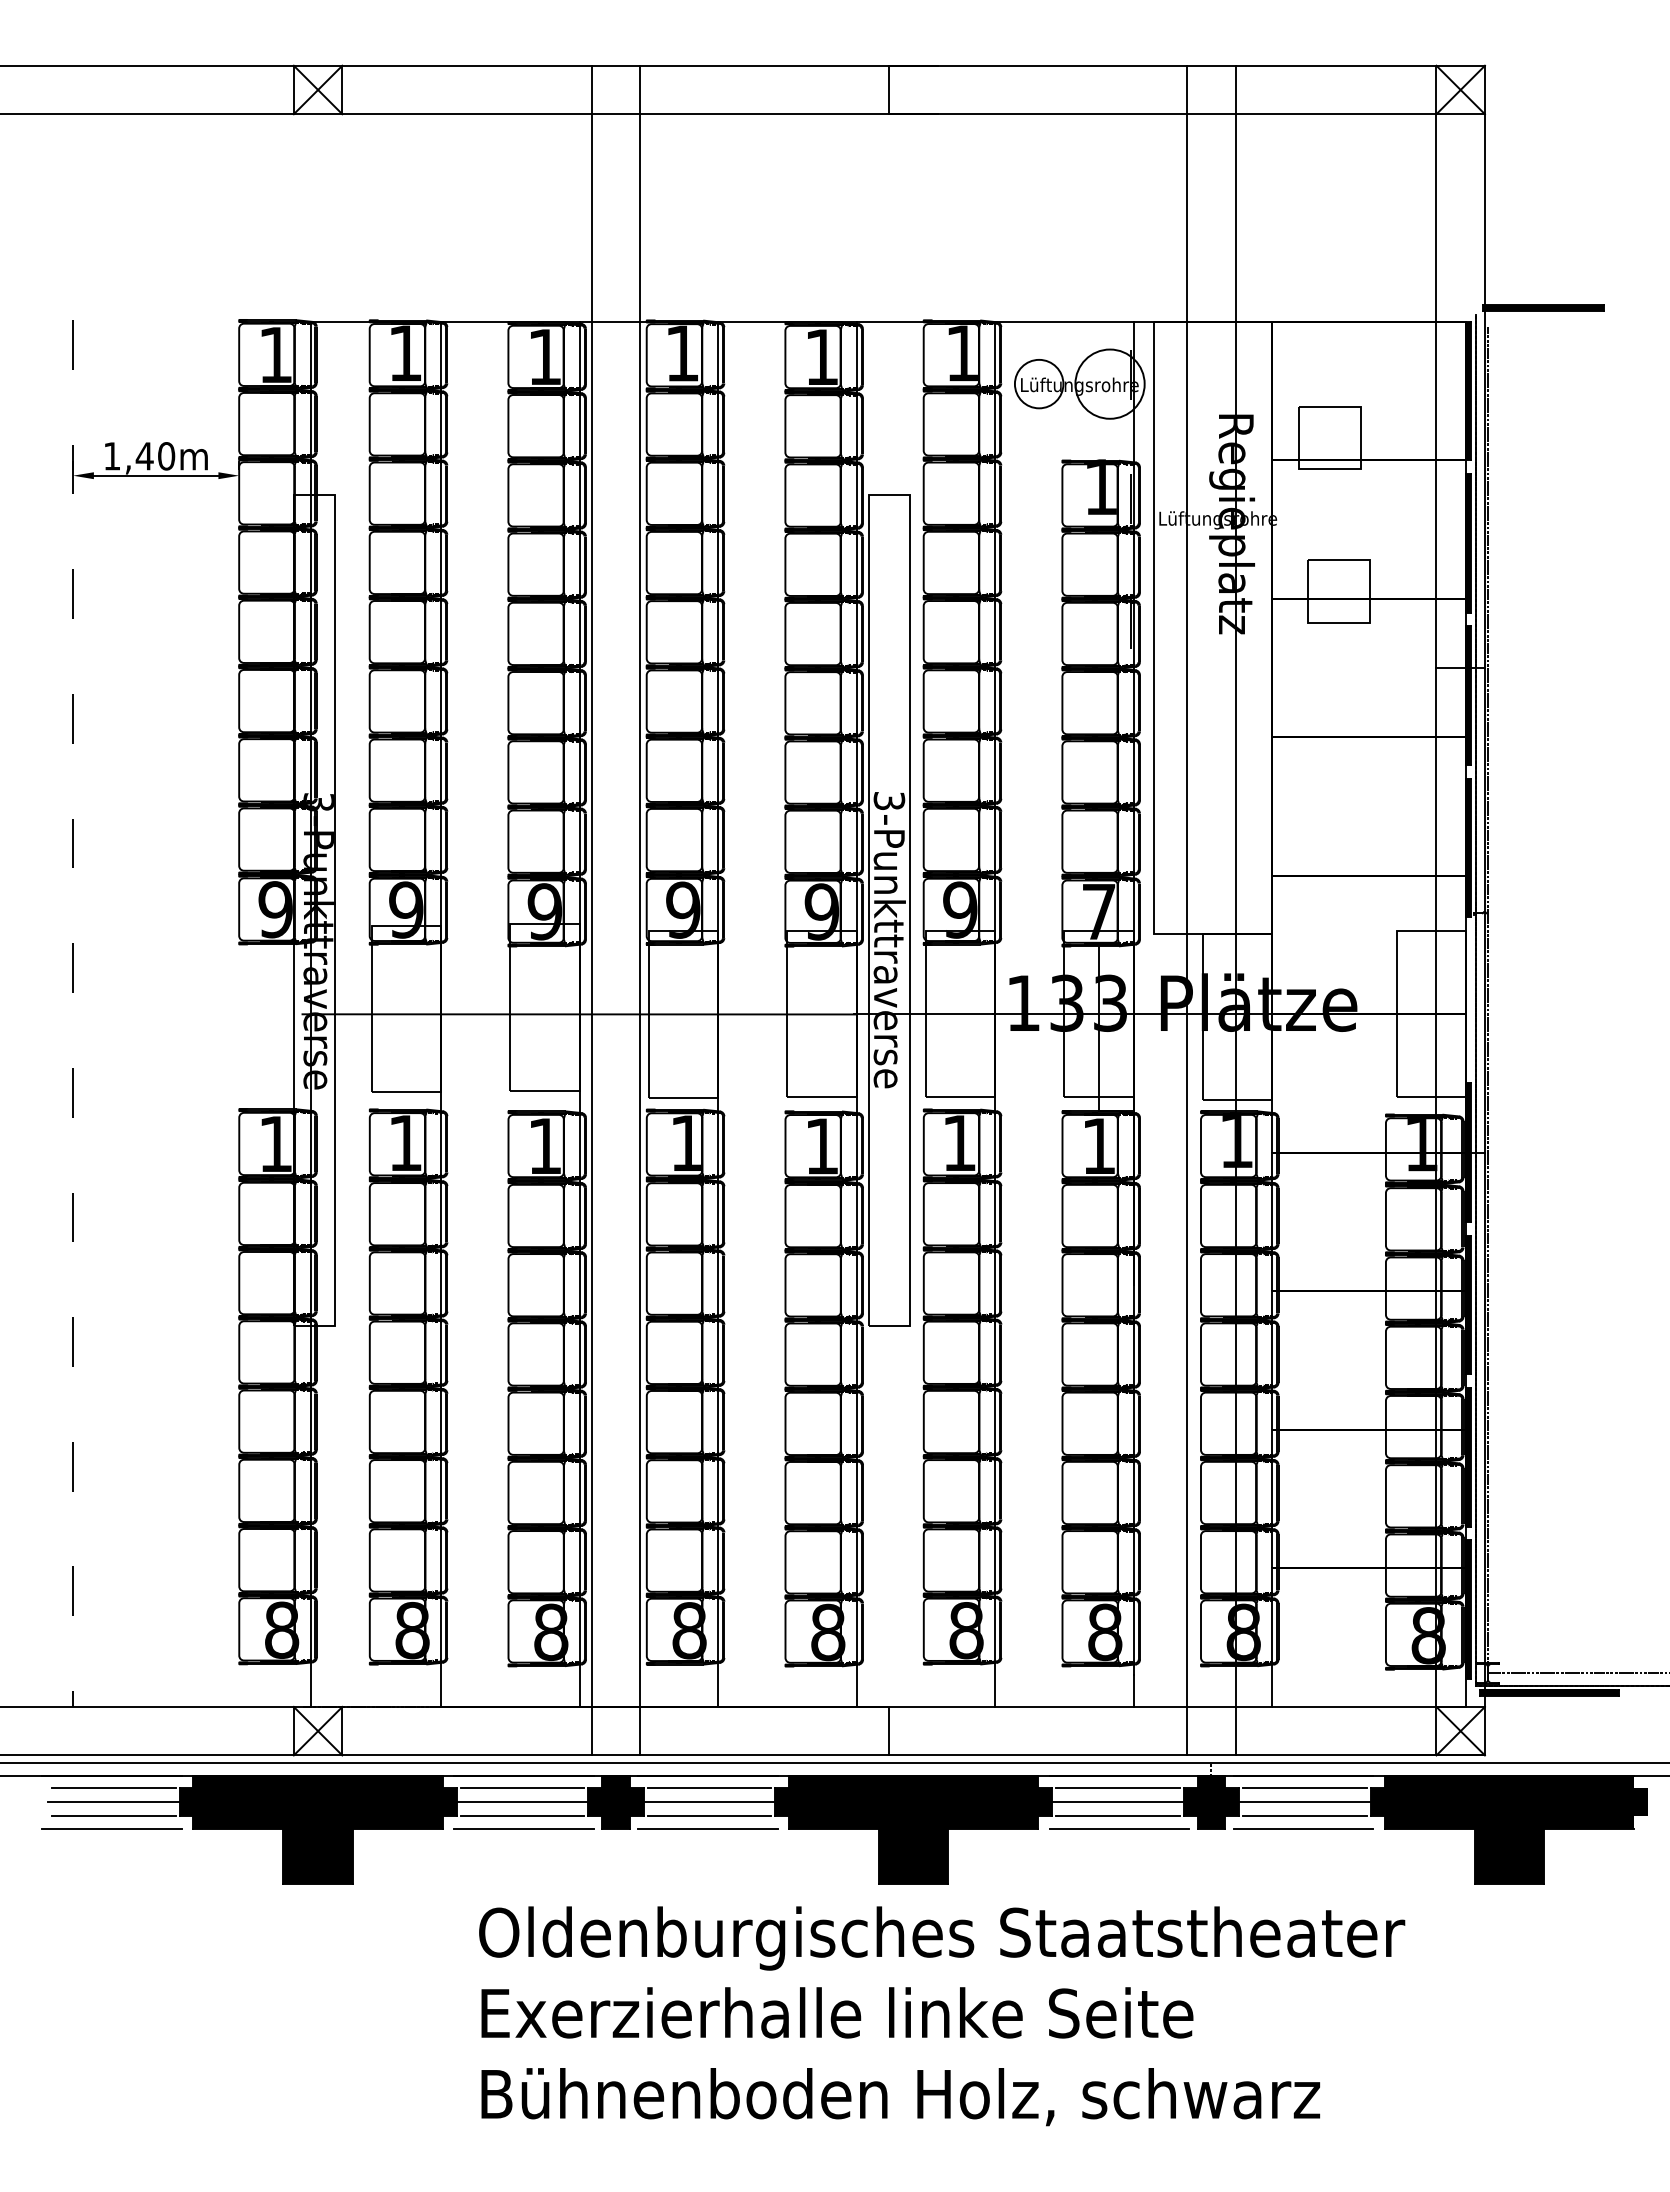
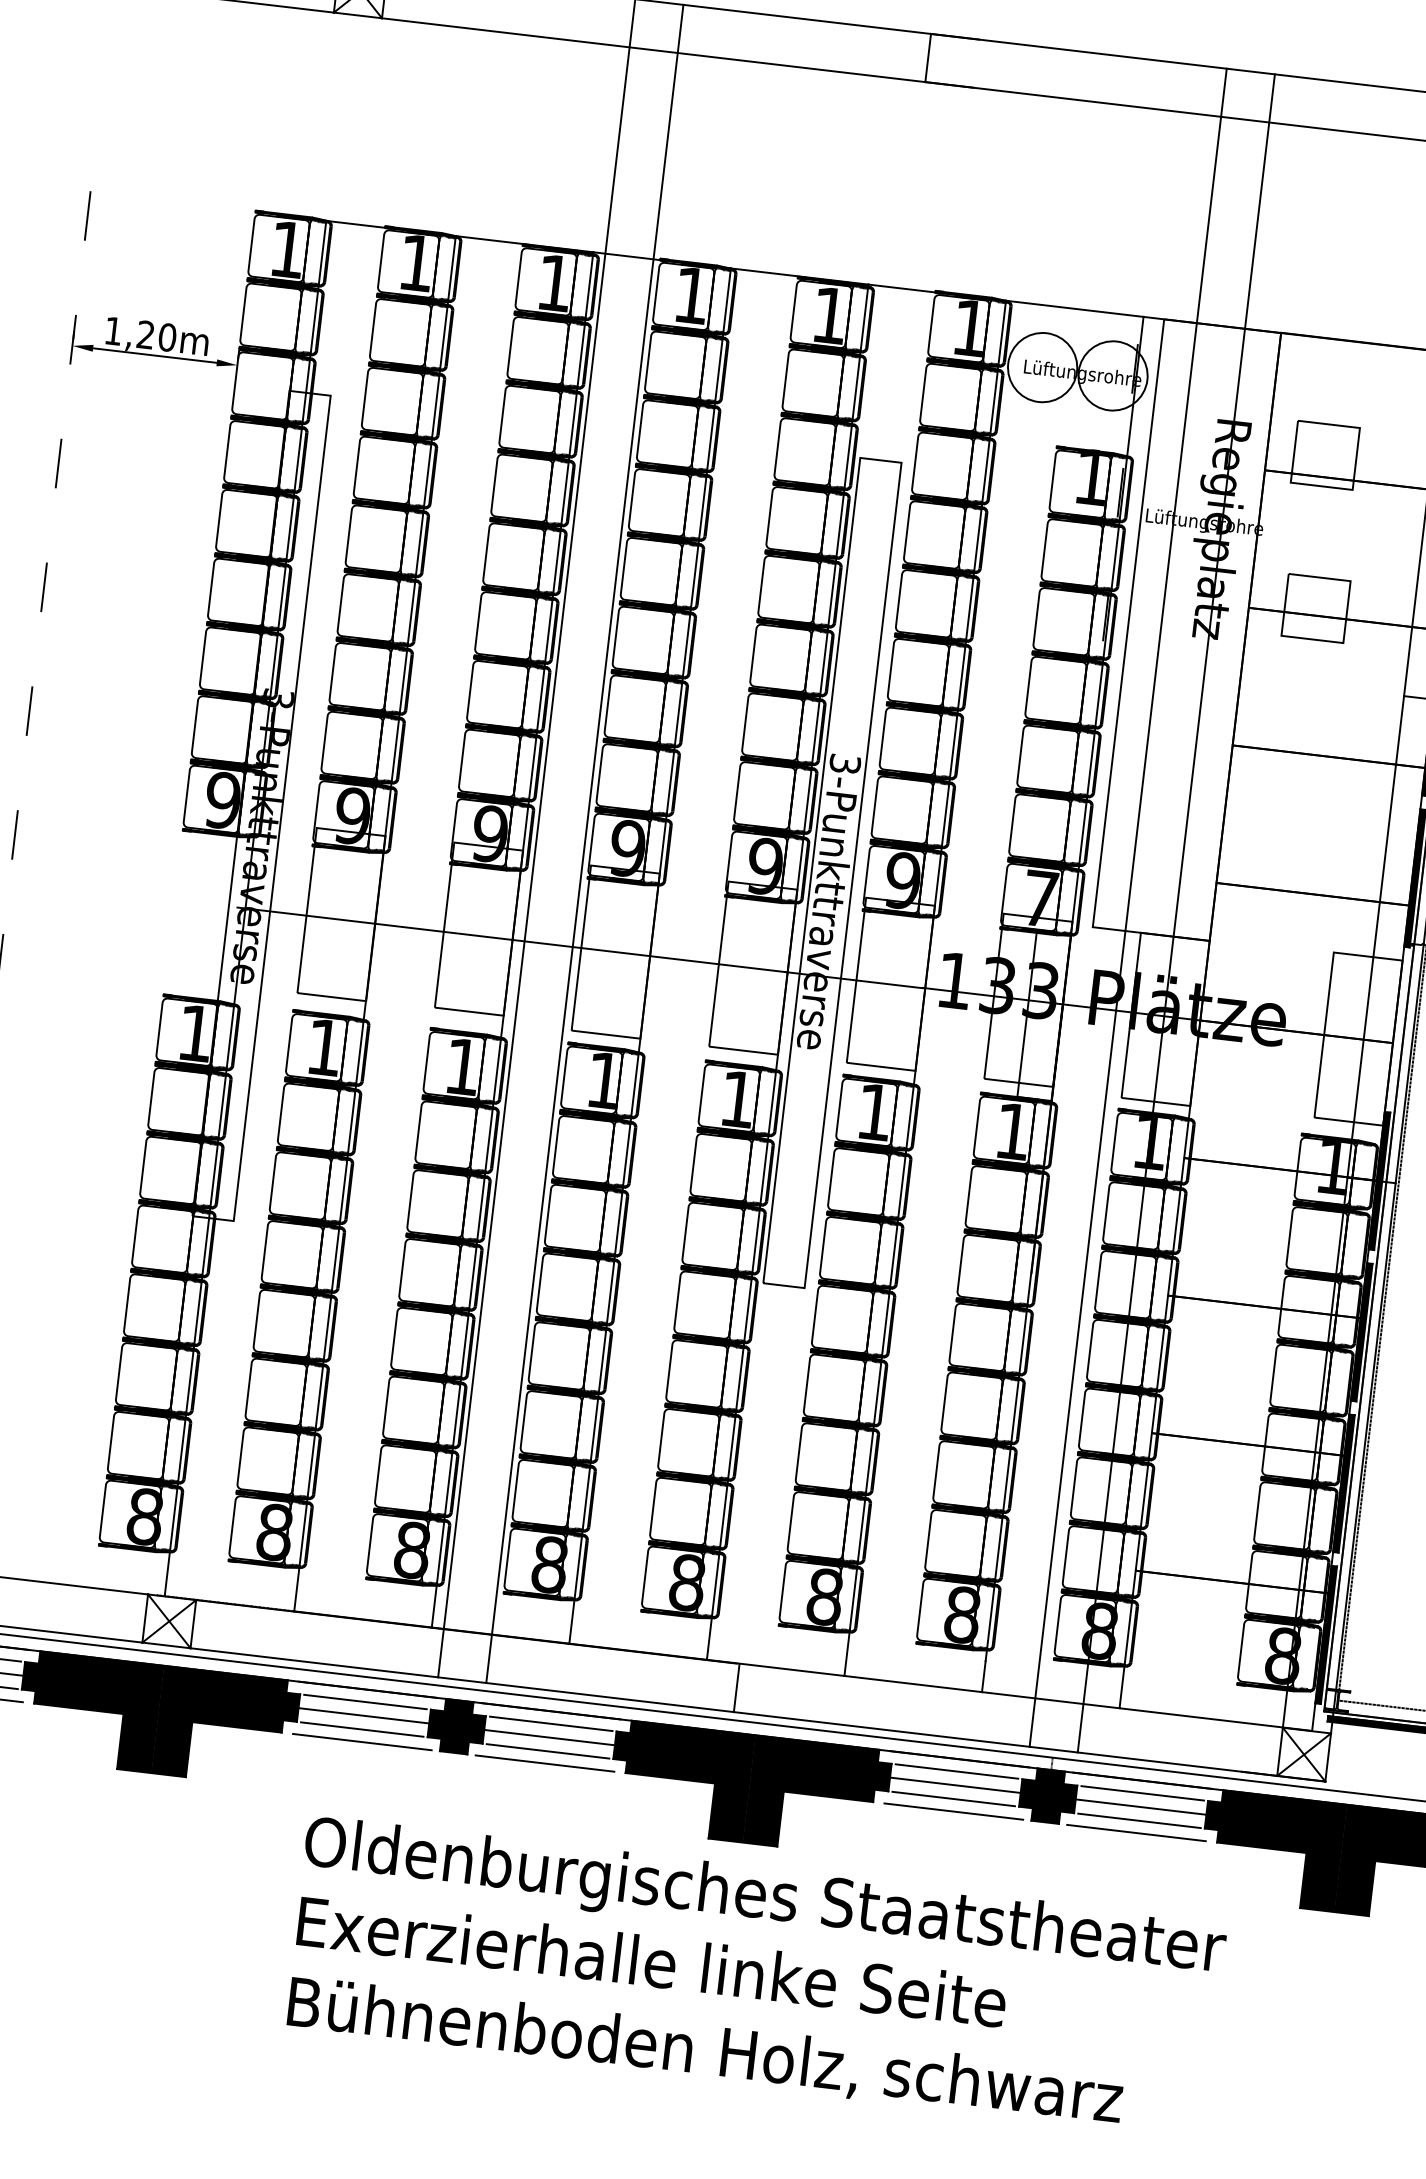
circle: (1038, 383) -> (1042, 366), size x1.43
text: (144, 456) -> (145, 335), 1,40m -> 1,20m

